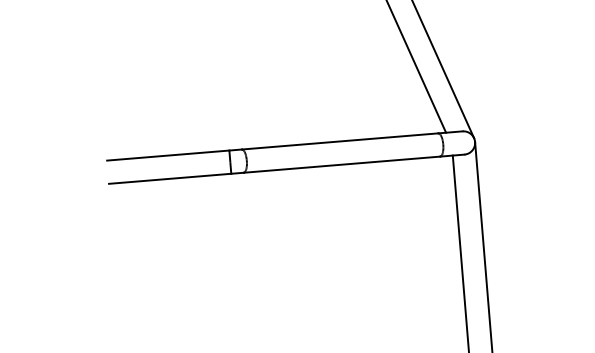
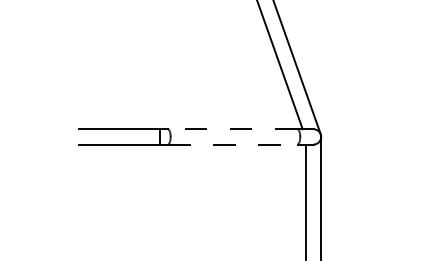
line: (339, 141) -> (232, 129), solid -> dashed
line: (341, 164) -> (232, 144), solid -> dashed

